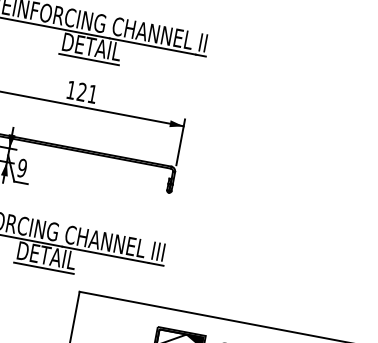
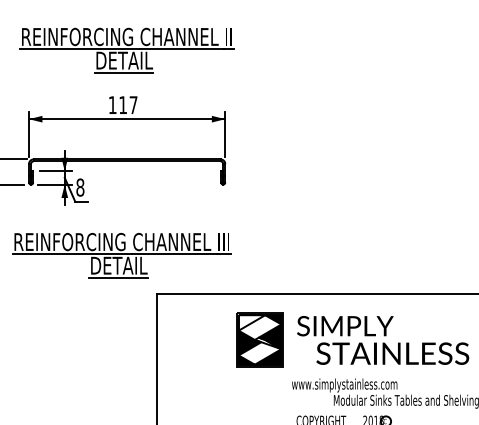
text: (87, 92) -> (128, 104), 121 -> 117
text: (22, 168) -> (80, 187), 9 -> 8

